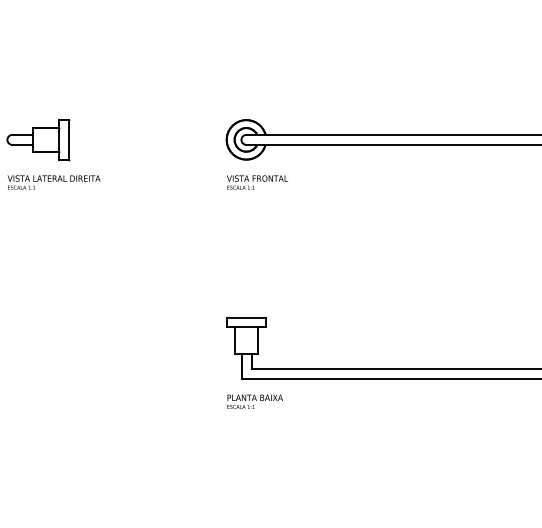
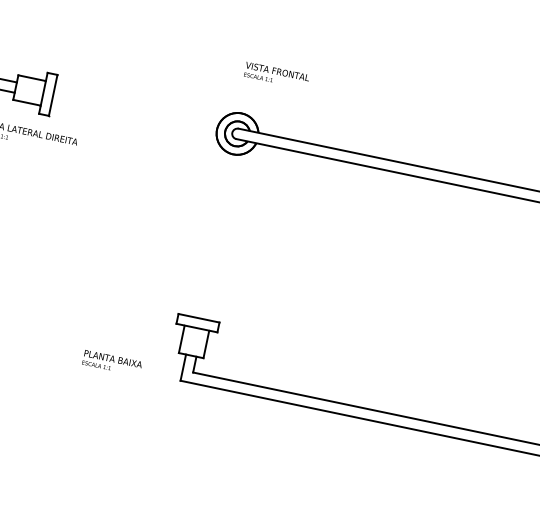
text: (257, 182) -> (276, 75), moved
text: (254, 401) -> (111, 362), moved

